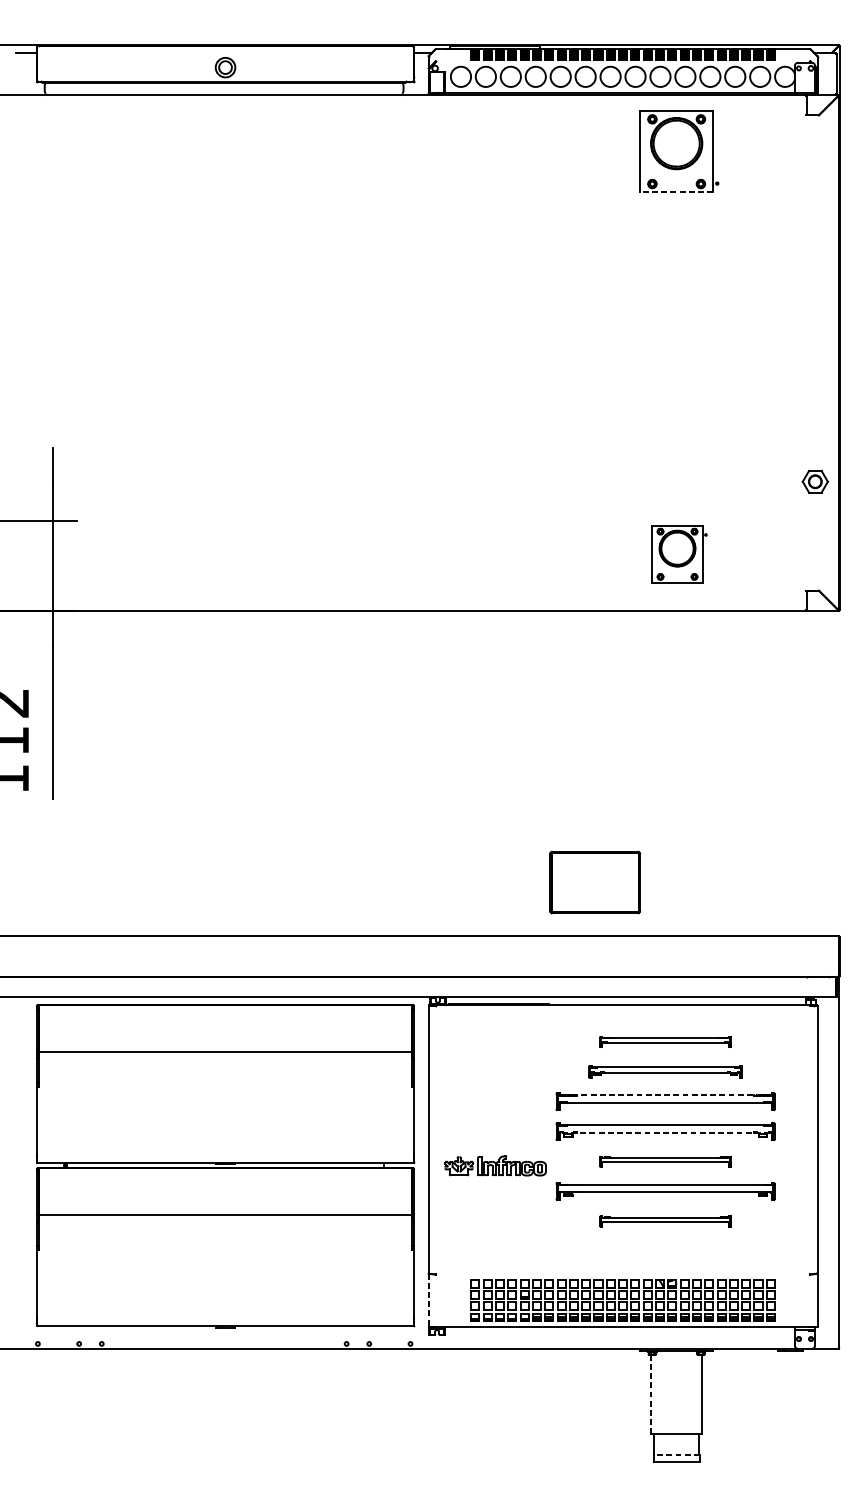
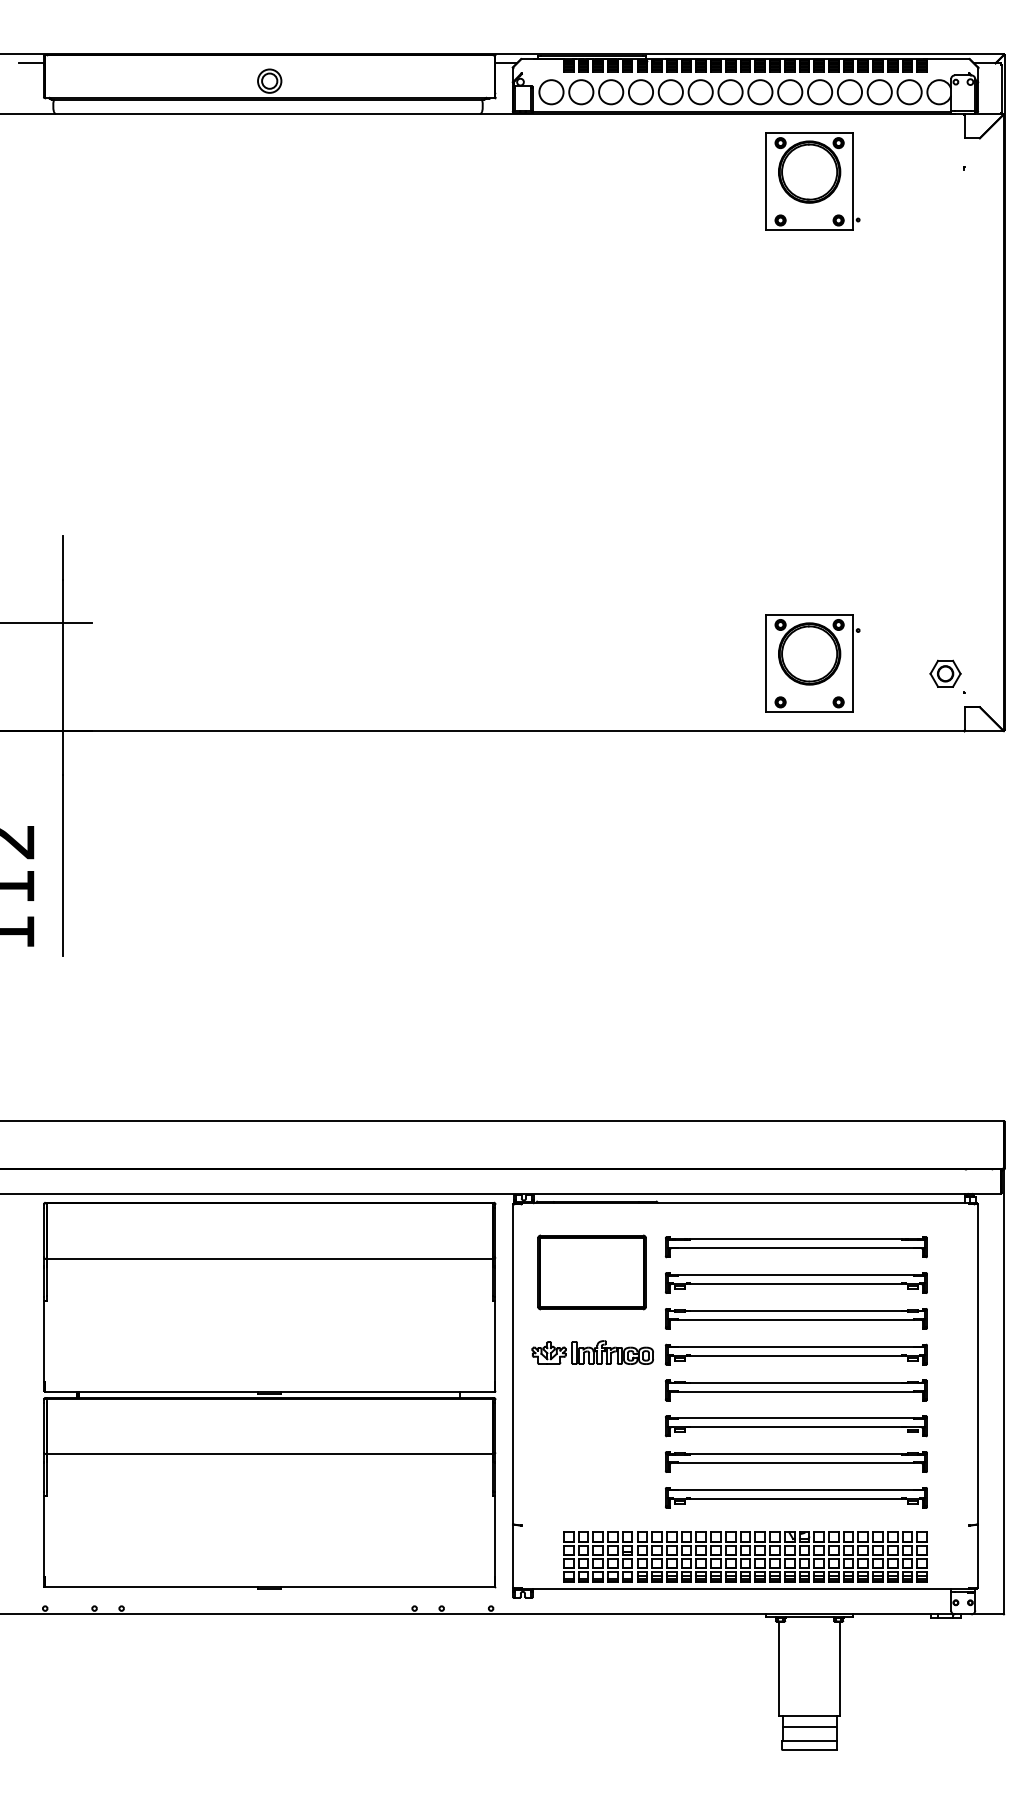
line: (676, 192) -> (809, 230), dashed -> solid
part: (815, 481) -> (945, 673), moved
part: (679, 554) -> (812, 663), size x1.43
part: (594, 882) -> (591, 1272), moved
part: (665, 1042) -> (796, 1247), size x1.67
part: (665, 1071) -> (796, 1282), size x1.43
line: (665, 1095) -> (796, 1311), dashed -> solid
line: (665, 1132) -> (796, 1355), dashed -> solid
part: (665, 1161) -> (796, 1390), size x1.67
part: (495, 1165) -> (592, 1352), moved
part: (665, 1221) -> (796, 1461), size x1.67
part: (665, 1251) -> (796, 1497), added
line: (428, 1300) -> (512, 1556), dashed -> solid
line: (650, 1394) -> (778, 1669), dashed -> solid
line: (676, 1443) -> (809, 1727), added
line: (676, 1454) -> (809, 1741), dashed -> solid

